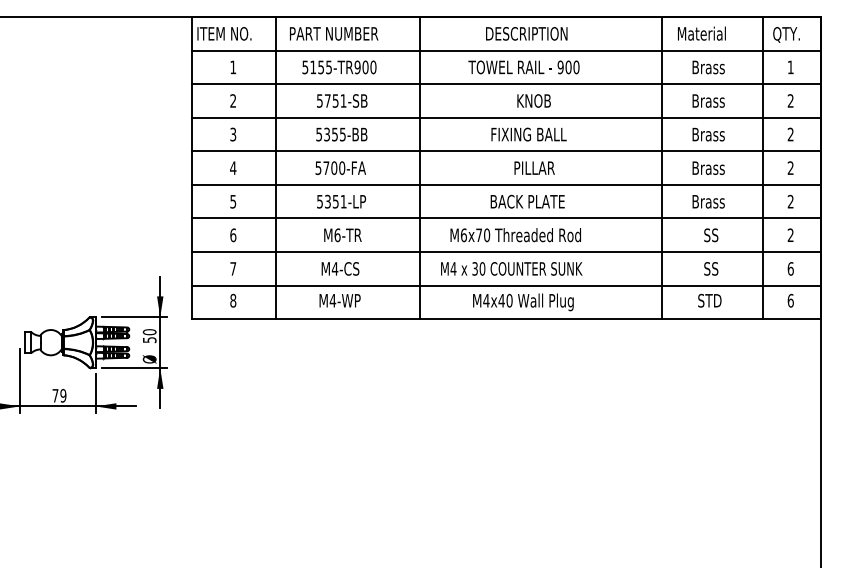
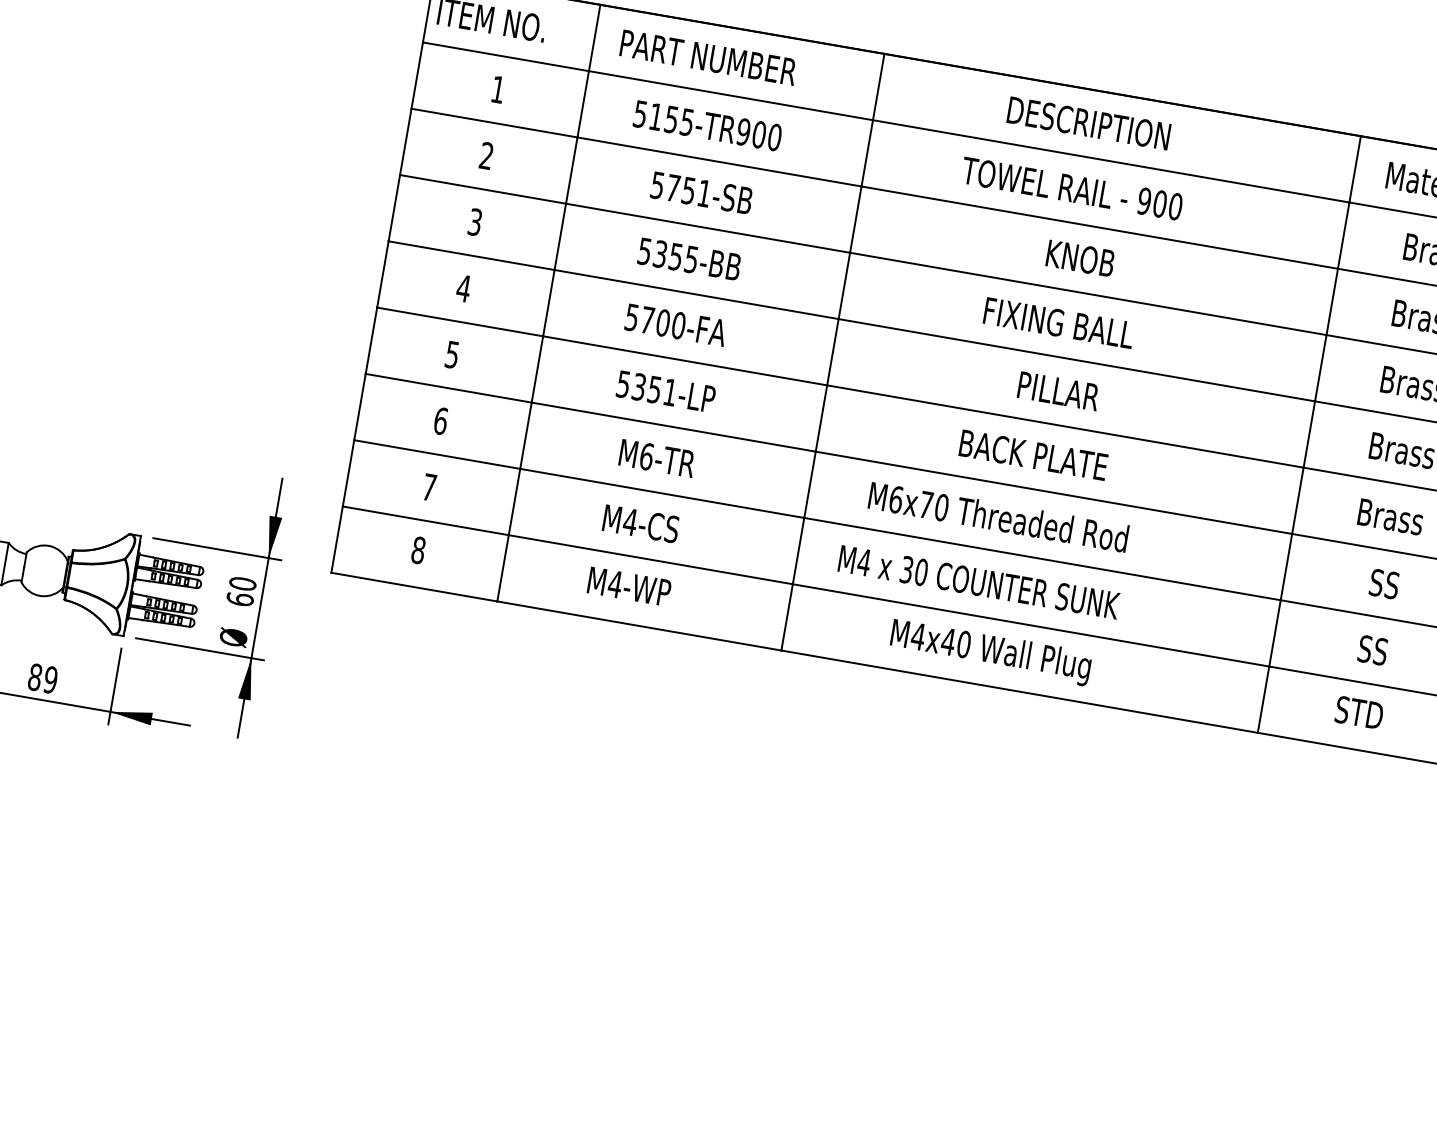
text: (149, 340) -> (239, 600), 50 -> 60
text: (55, 395) -> (35, 676), 79 -> 89

